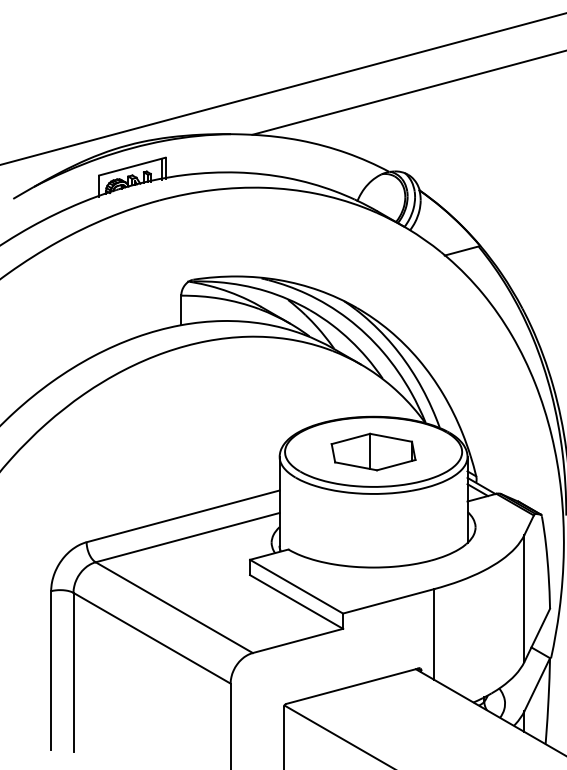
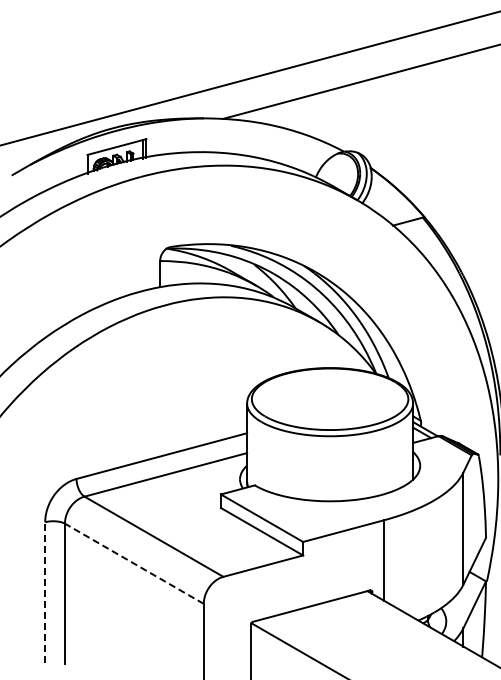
part: (374, 452) -> (330, 399), removed
line: (151, 637) -> (133, 563), solid -> dashed
line: (51, 670) -> (45, 592), solid -> dashed

